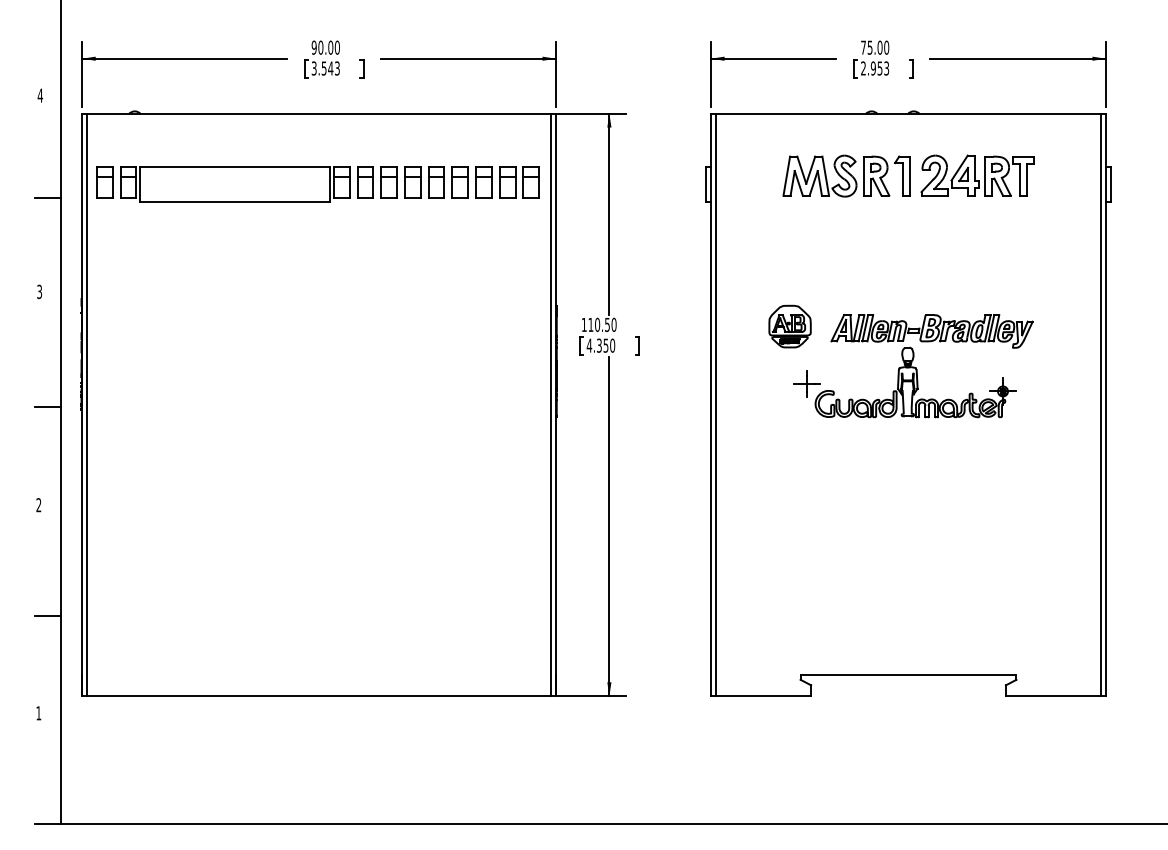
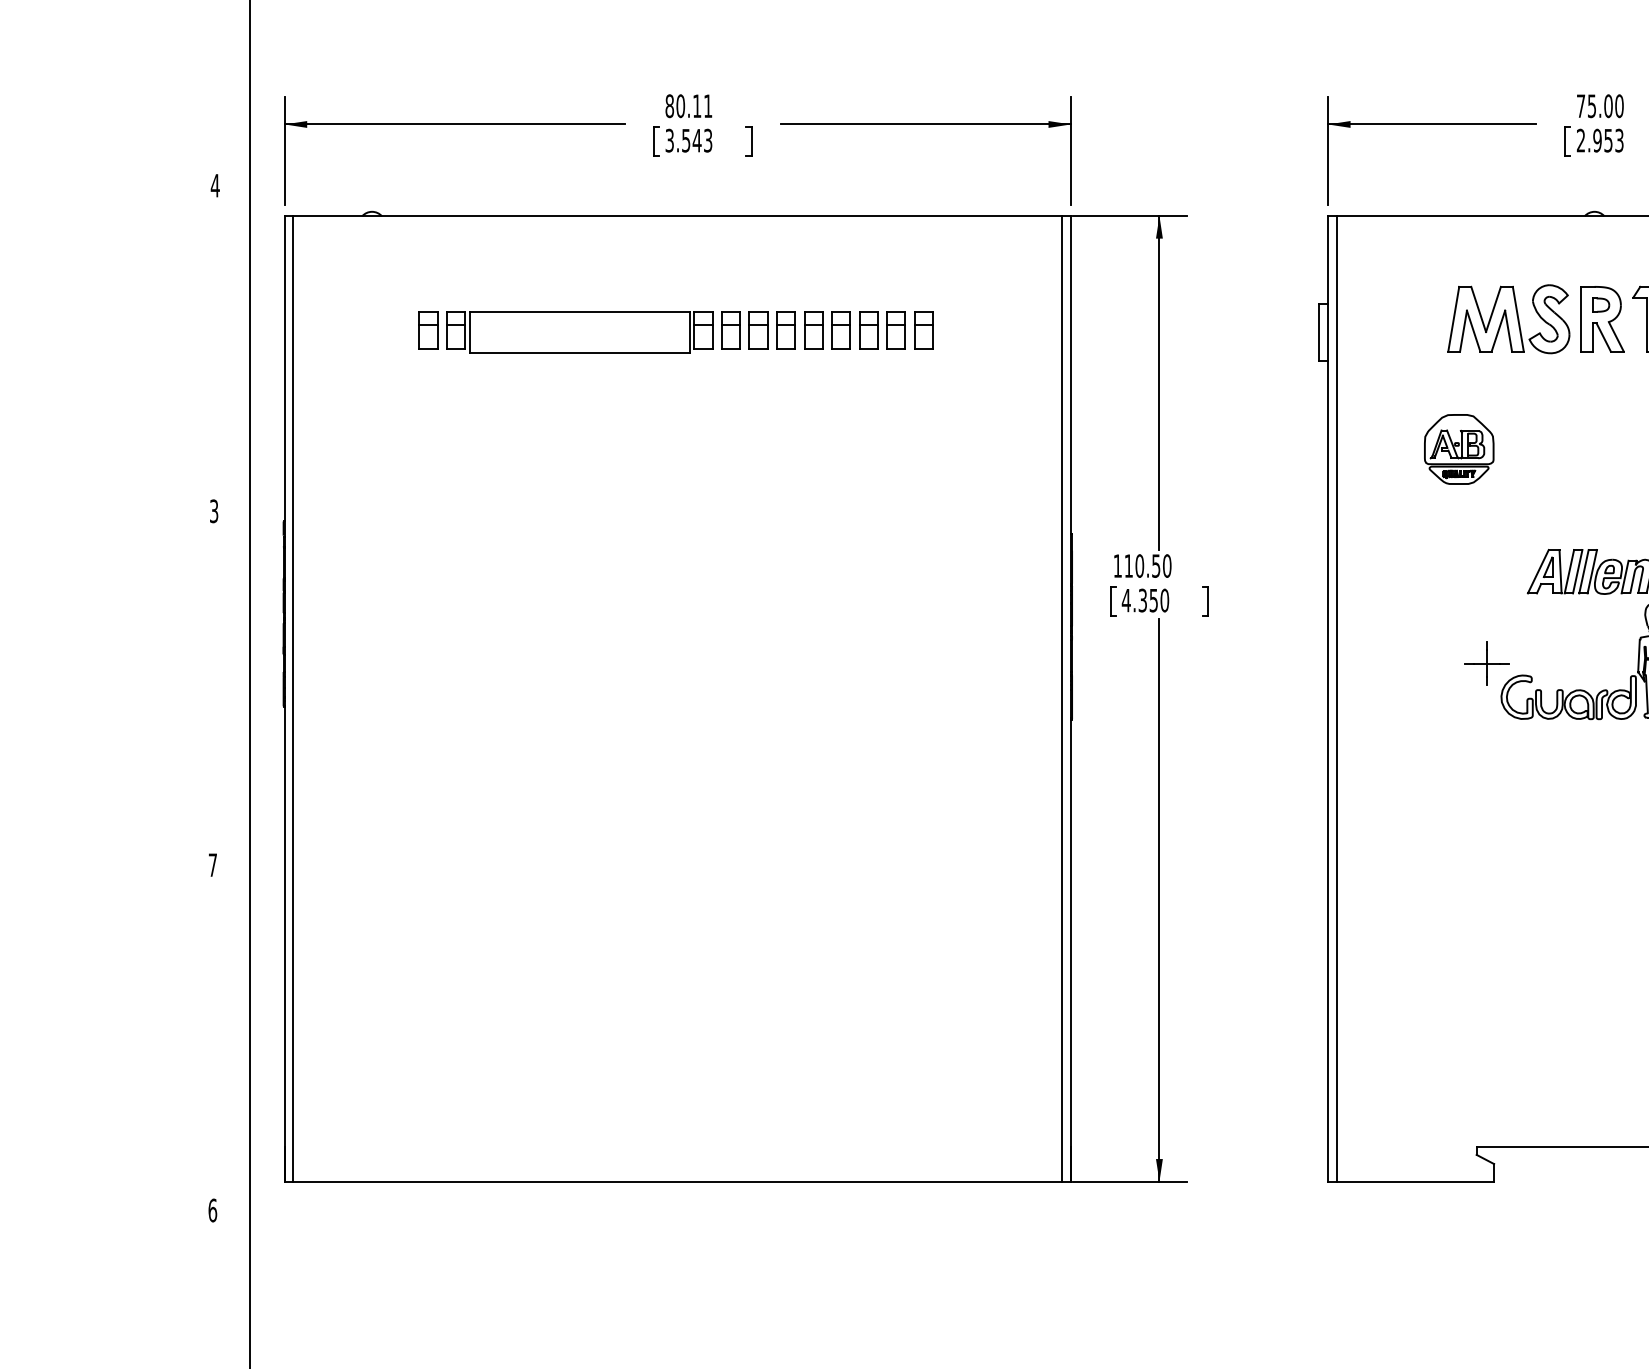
text: (325, 47) -> (688, 105), 90.00 -> 80.11
part: (317, 184) -> (675, 333), size x0.7
line: (48, 197) -> (228, 354), removed
part: (789, 326) -> (1458, 449), moved
line: (48, 406) -> (228, 701), removed
text: (38, 505) -> (212, 865), 2 -> 7
line: (48, 616) -> (228, 1049), removed
text: (38, 713) -> (212, 1210), 1 -> 6

